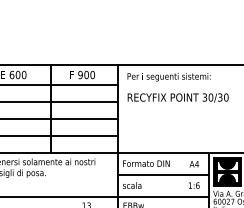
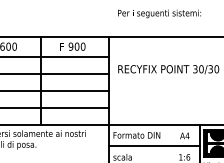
text: (168, 77) -> (158, 14), moved

